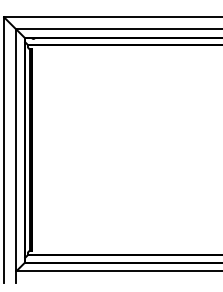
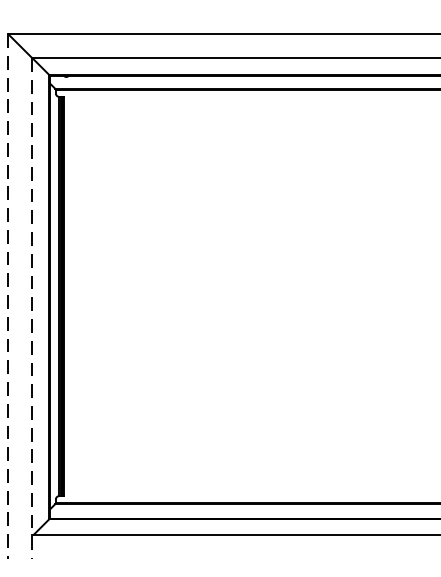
line: (4, 150) -> (9, 297), solid -> dashed
line: (16, 156) -> (32, 309), solid -> dashed

